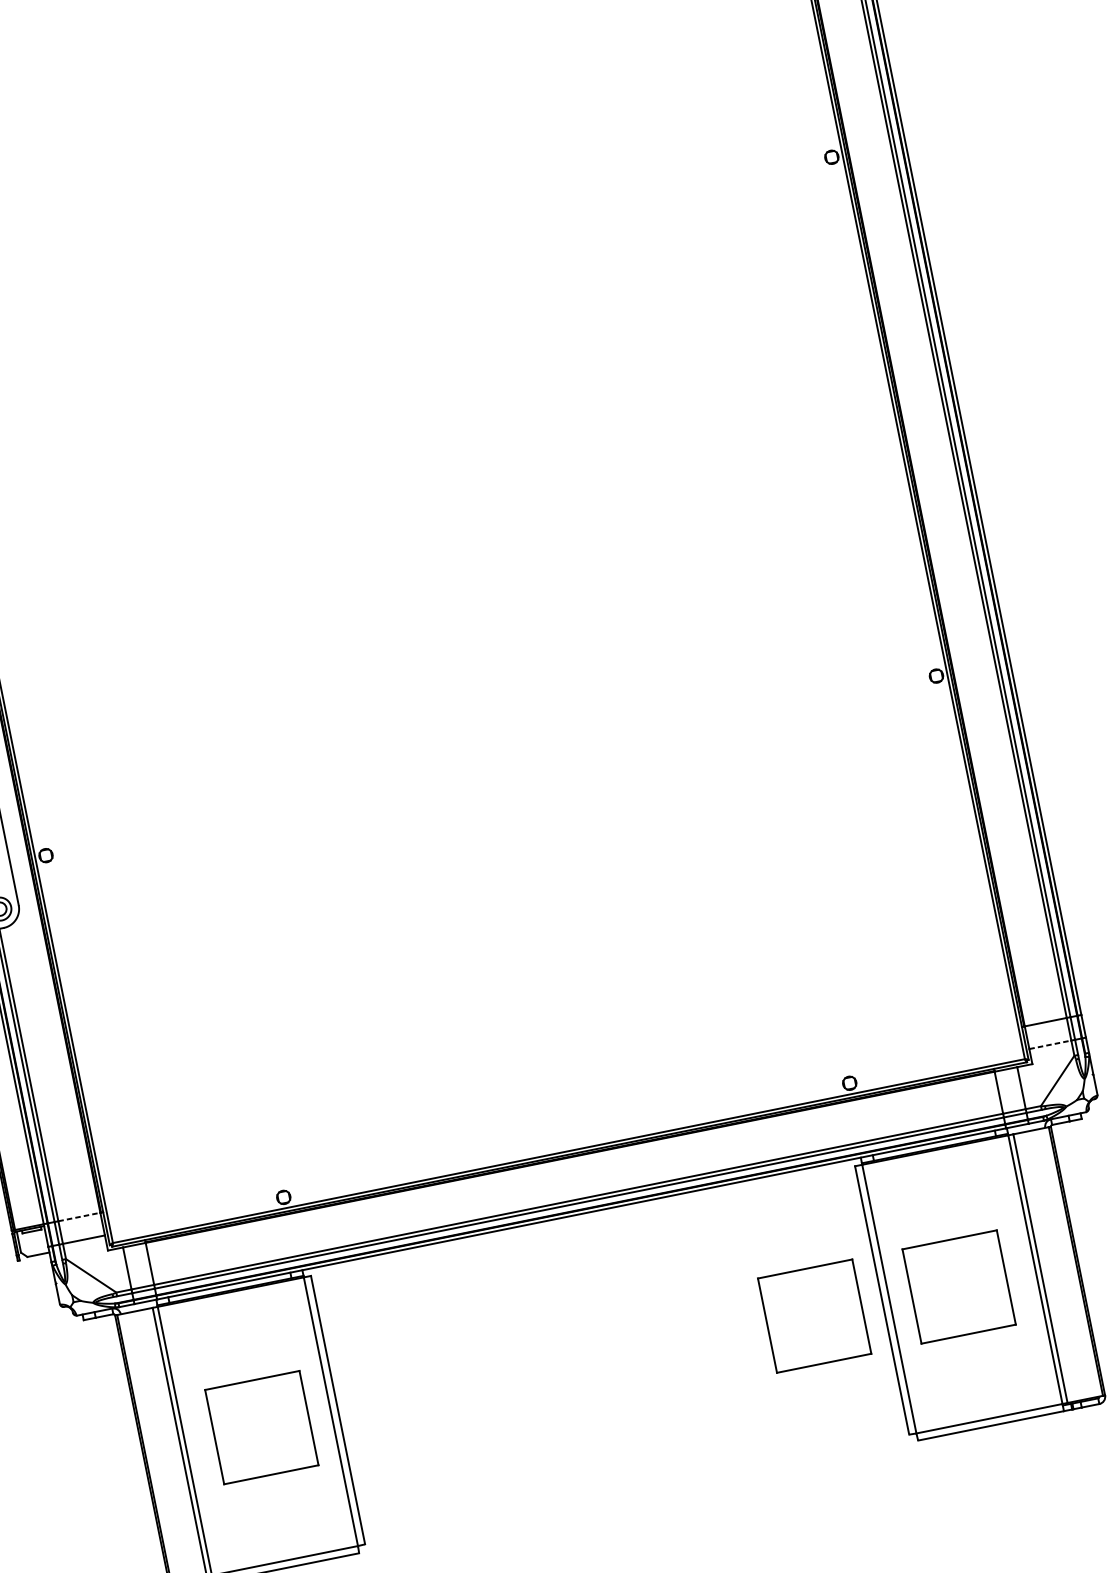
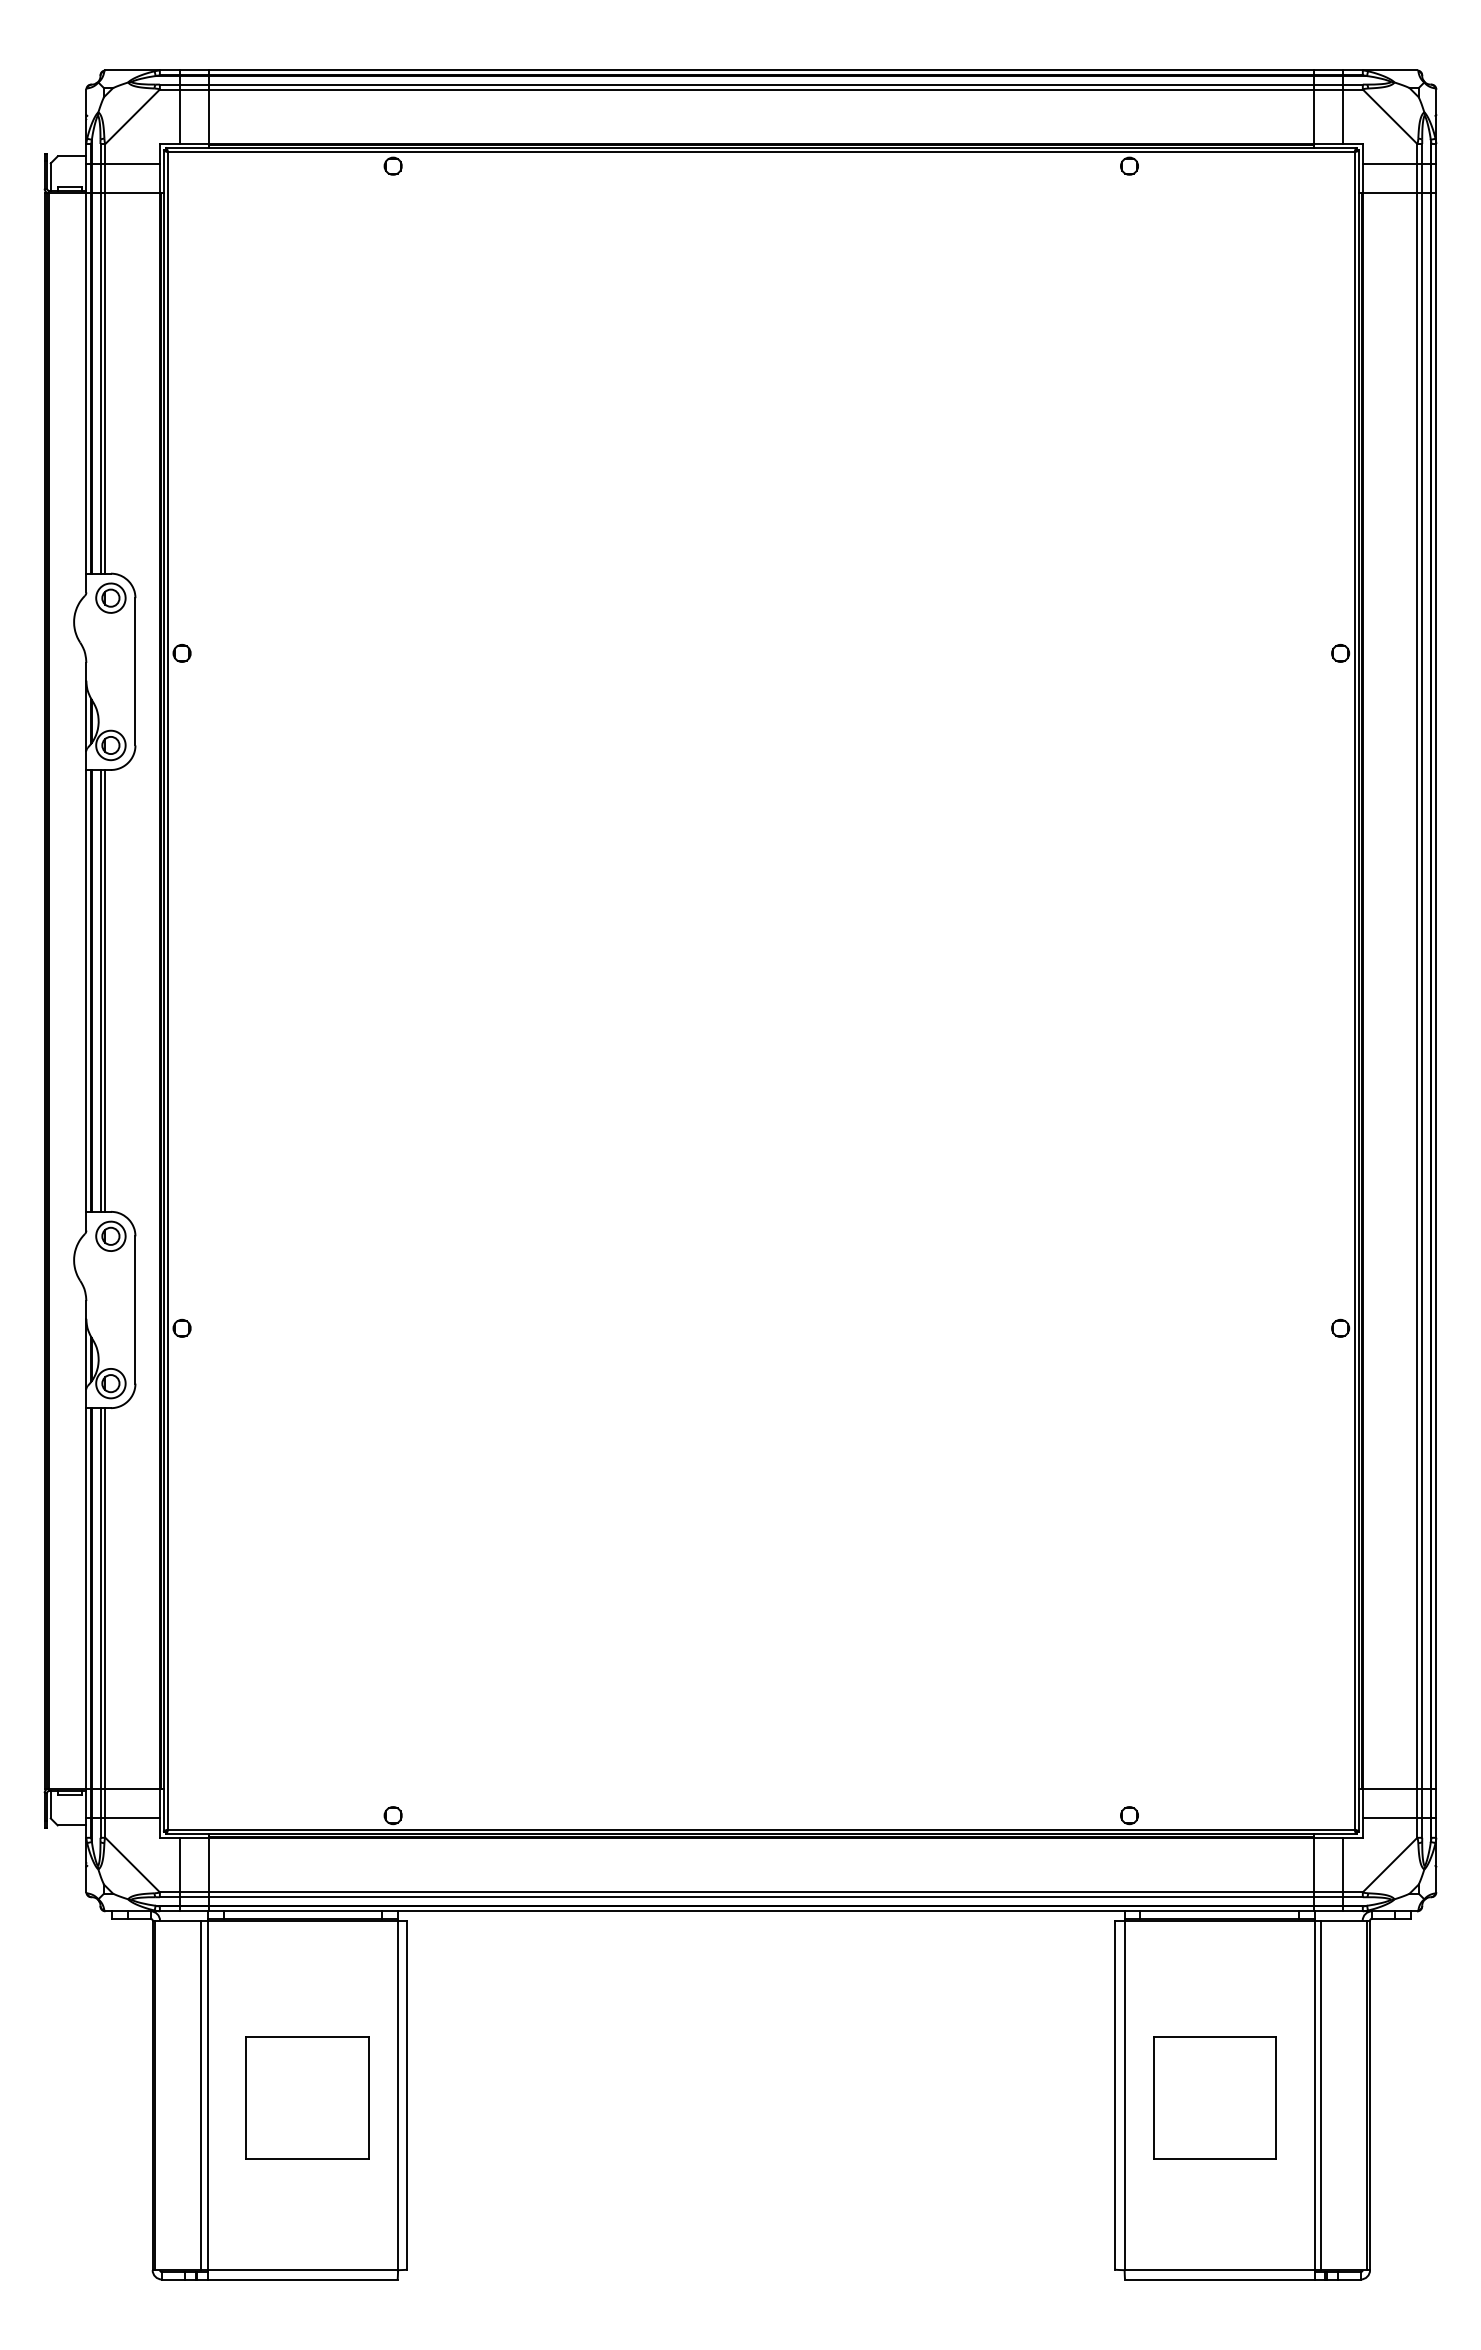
line: (1050, 1045) -> (1390, 1818), dashed -> solid
line: (79, 1216) -> (133, 1788), dashed -> solid
part: (814, 1315) -> (1026, 2097), removed

